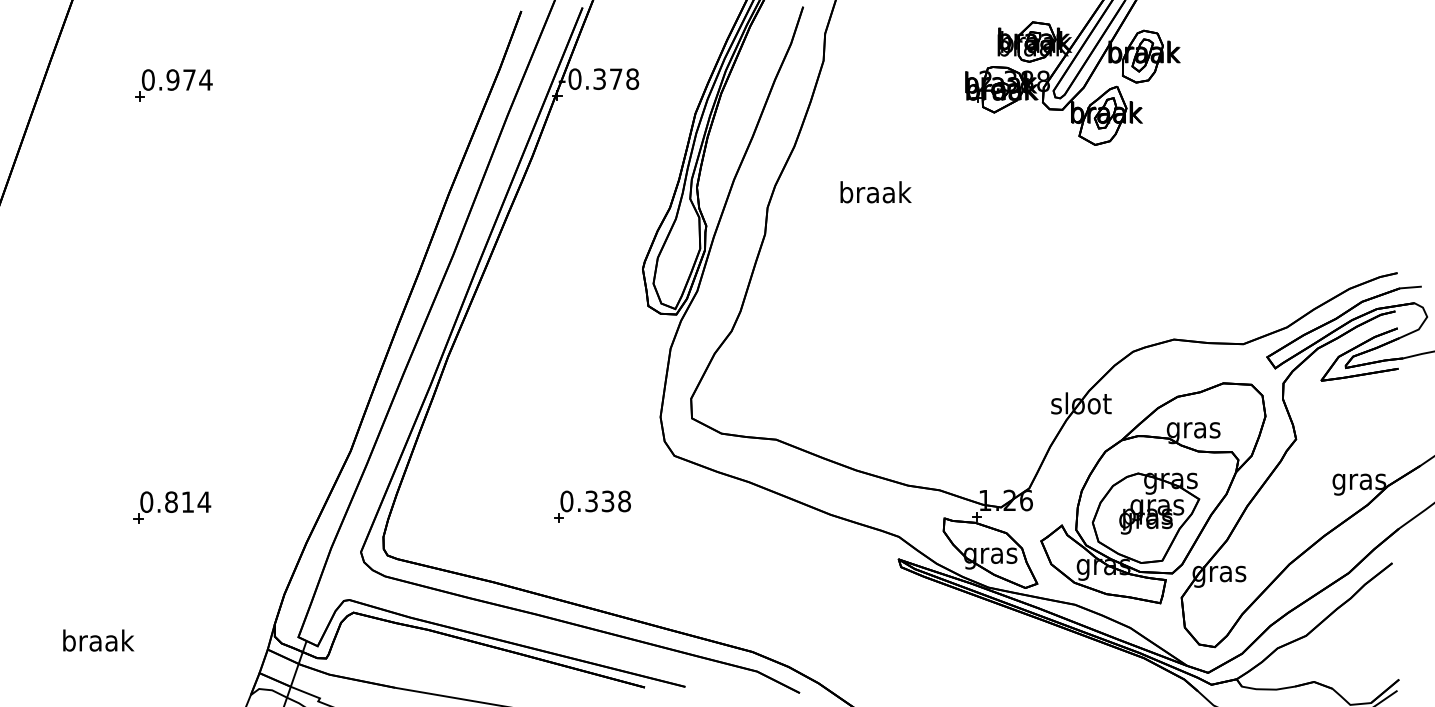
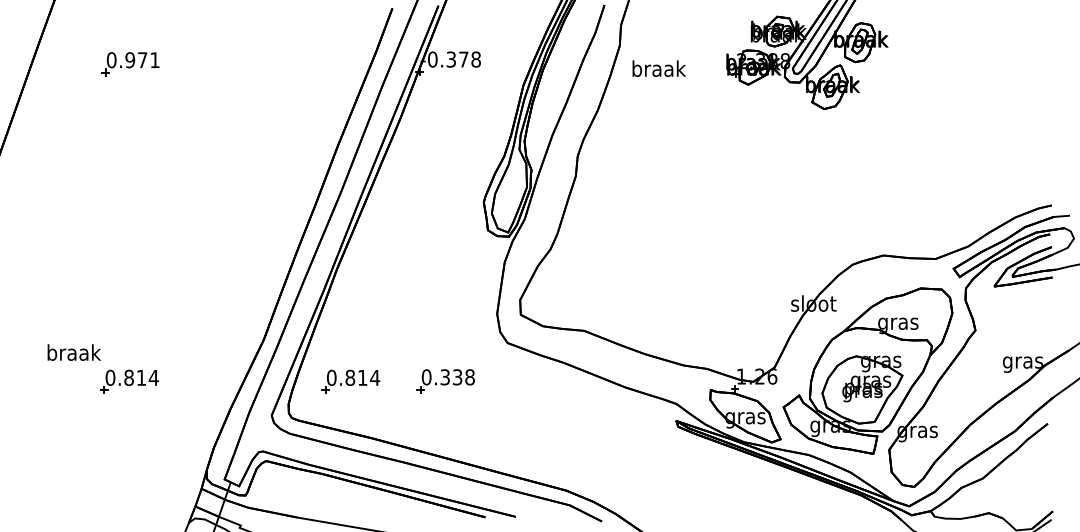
text: (205, 79) -> (154, 59), 0.974 -> 0.971
text: (875, 192) -> (658, 68), moved
part: (466, 507) -> (351, 381), added
text: (98, 640) -> (74, 352), moved

